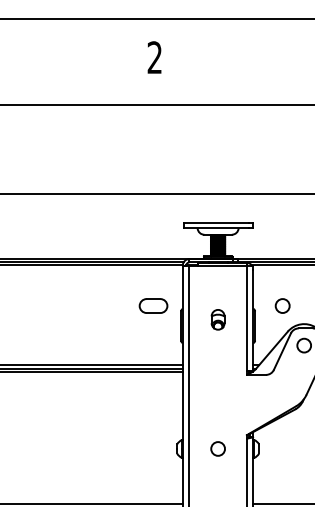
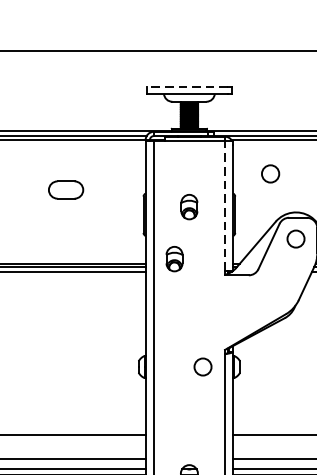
line: (216, 222) -> (187, 86), solid -> dashed
part: (153, 305) -> (66, 189), moved
circle: (282, 305) -> (270, 173), moved
line: (246, 318) -> (224, 205), solid -> dashed
part: (205, 361) -> (173, 258), added
circle: (217, 448) -> (202, 366), moved

